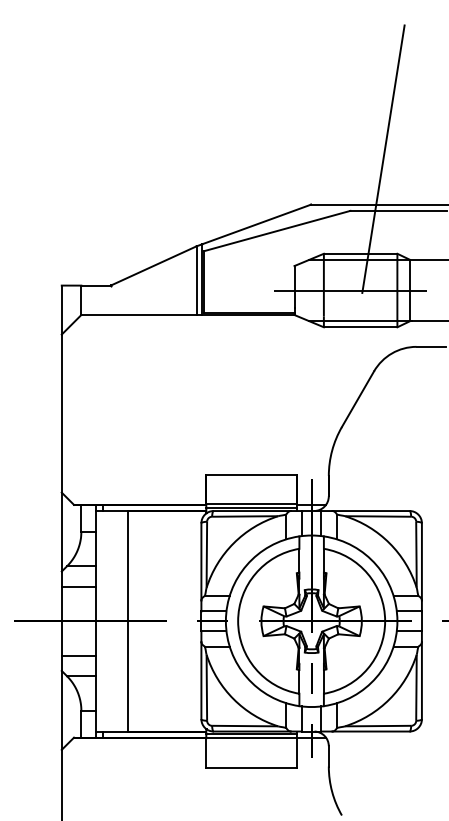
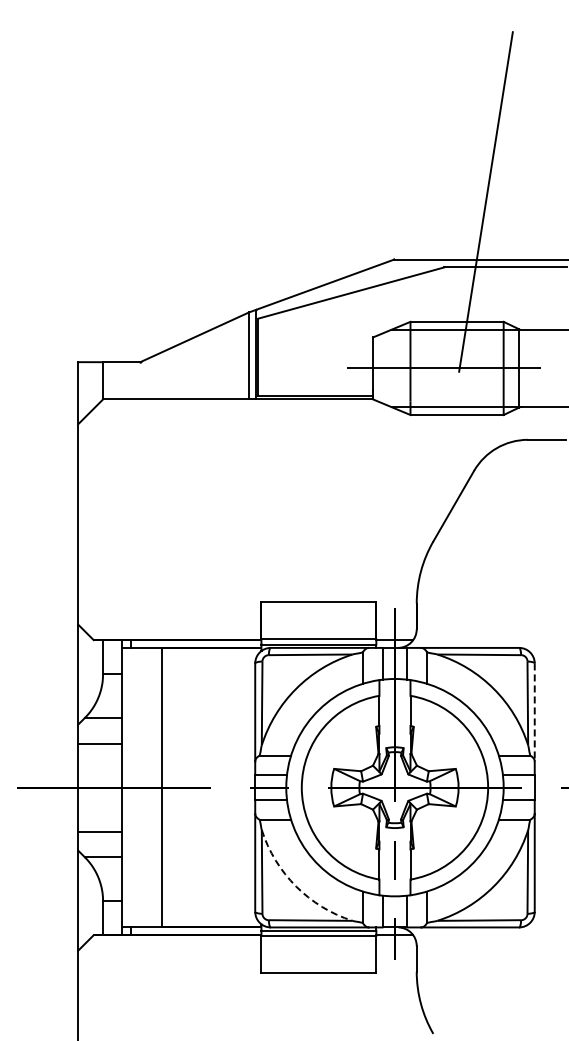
line: (421, 561) -> (534, 712), solid -> dashed
arc: (233, 699) -> (296, 886), solid -> dashed

